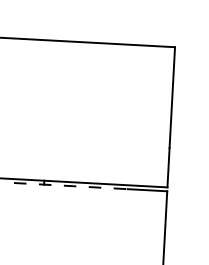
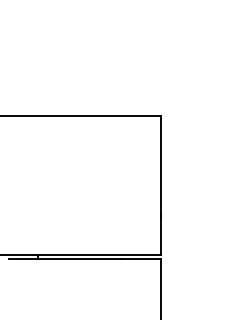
line: (71, 186) -> (65, 259), dashed -> solid

